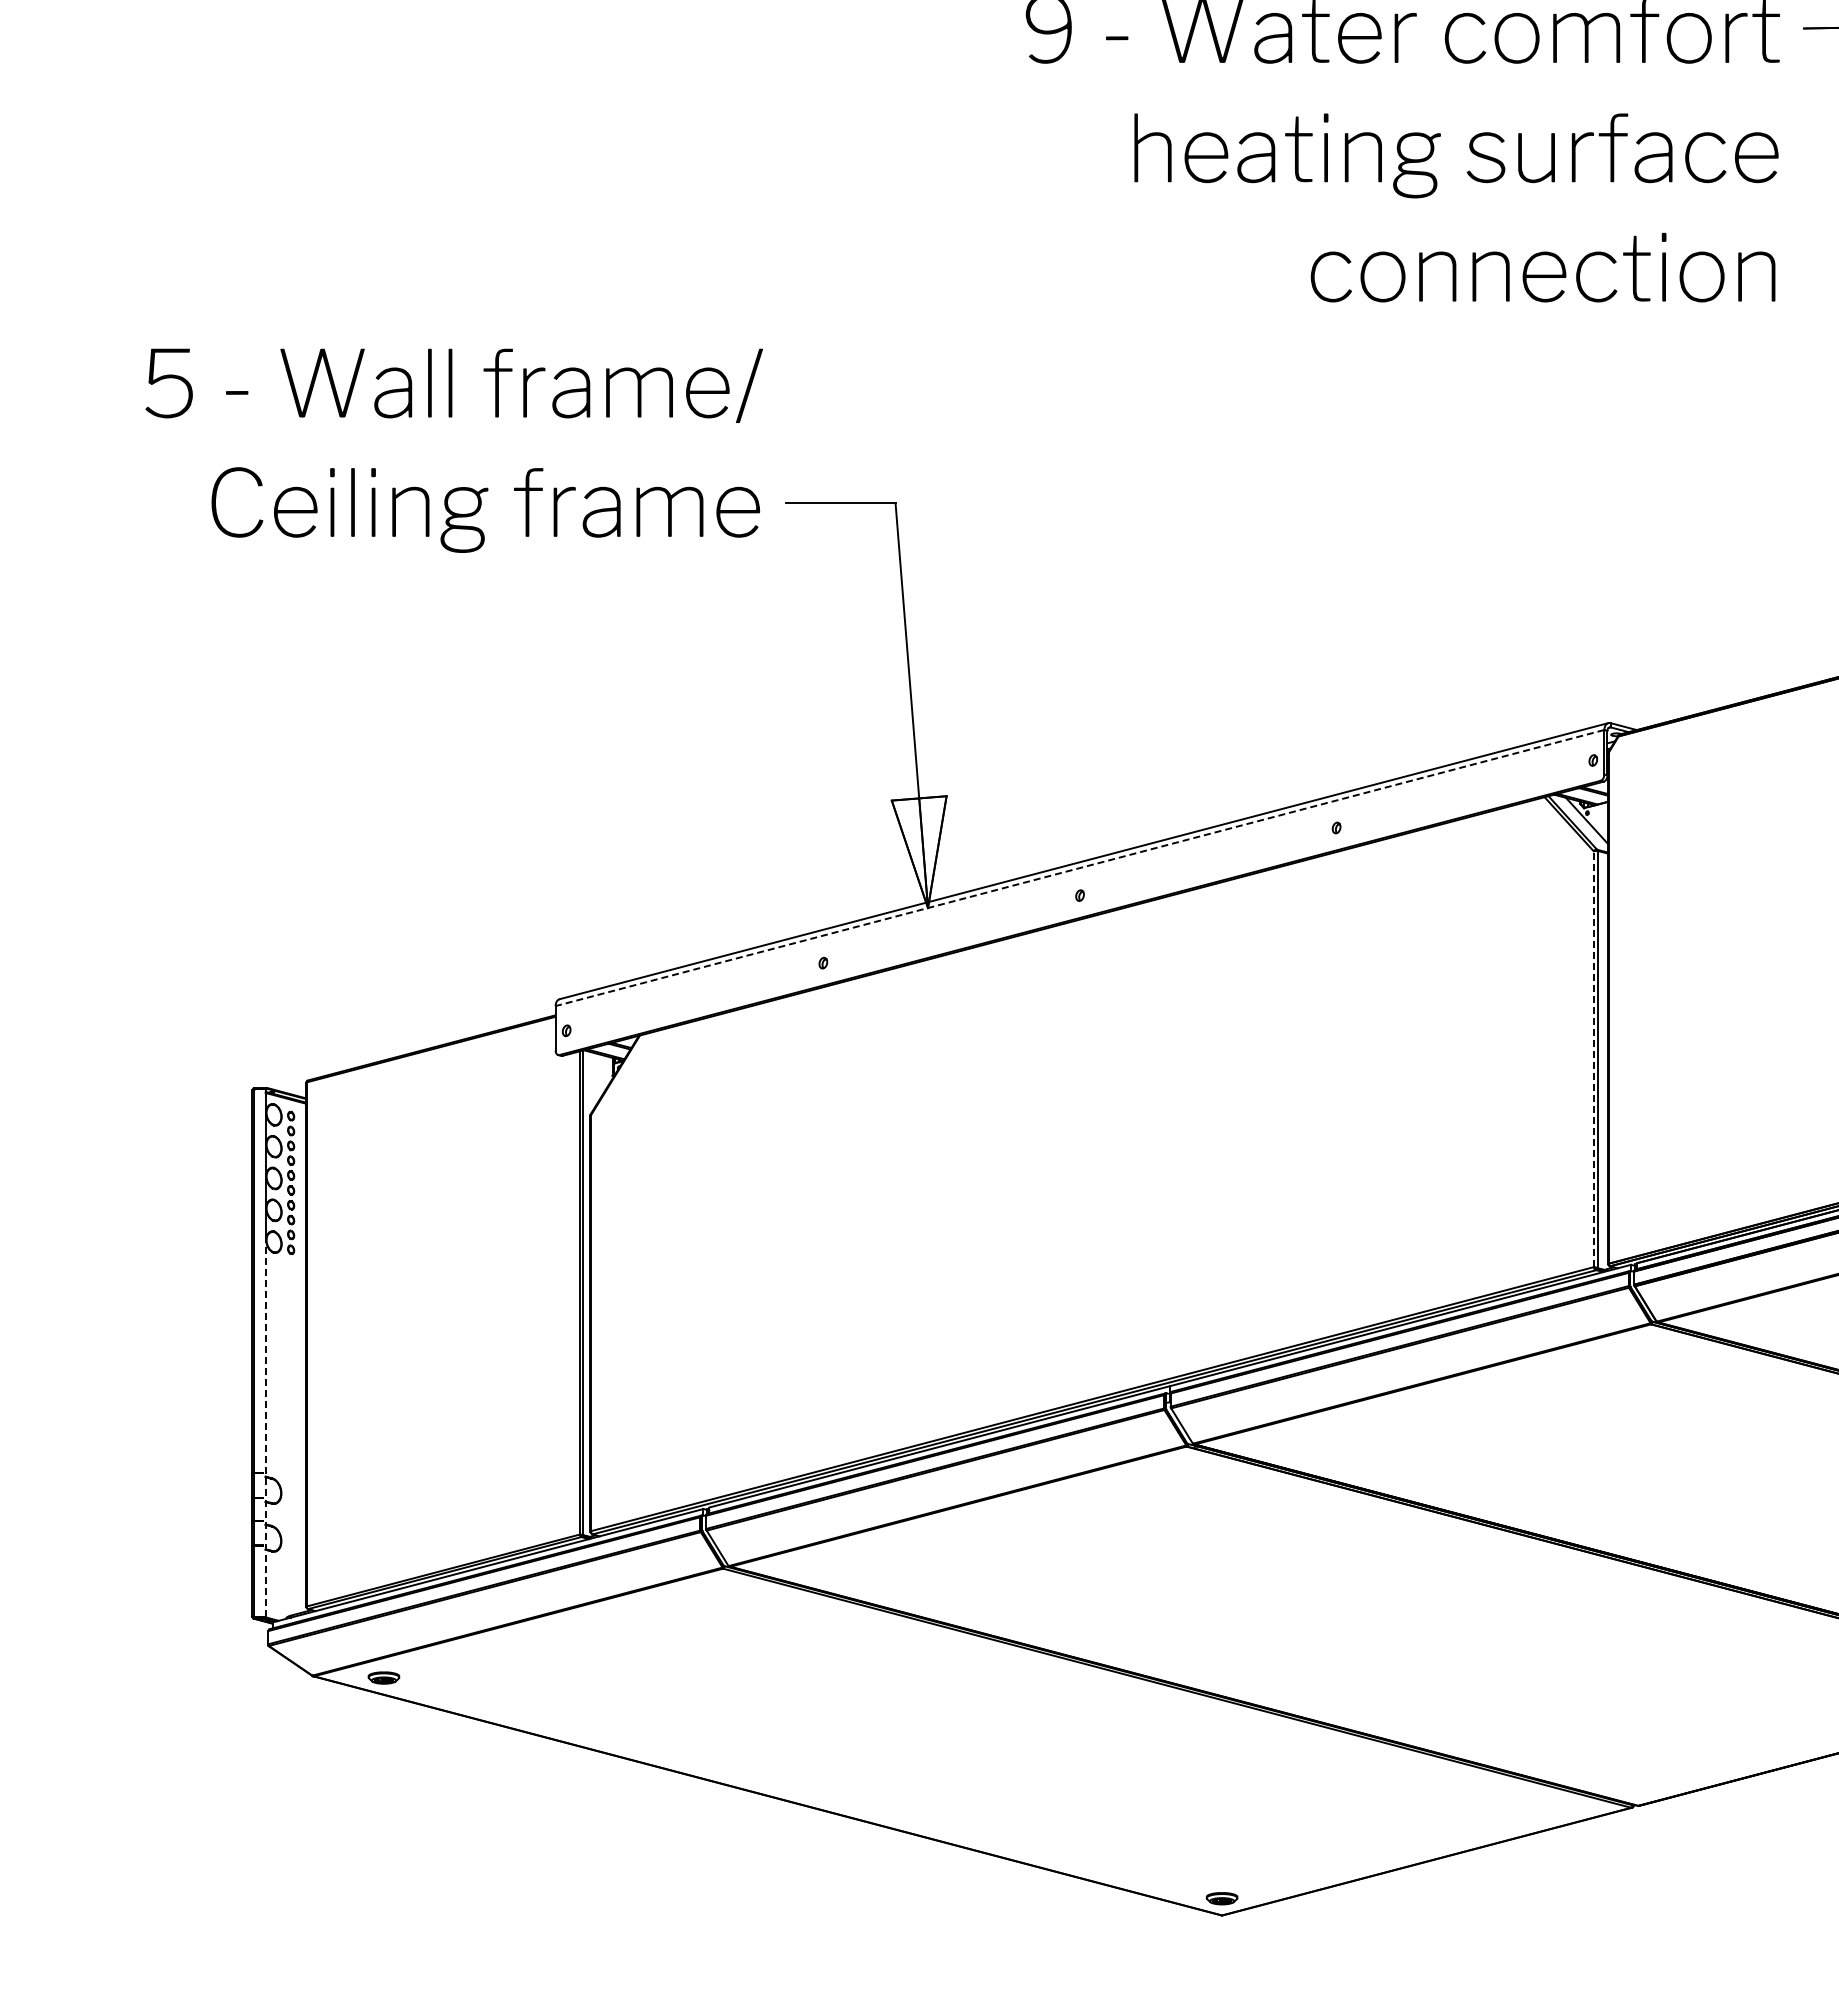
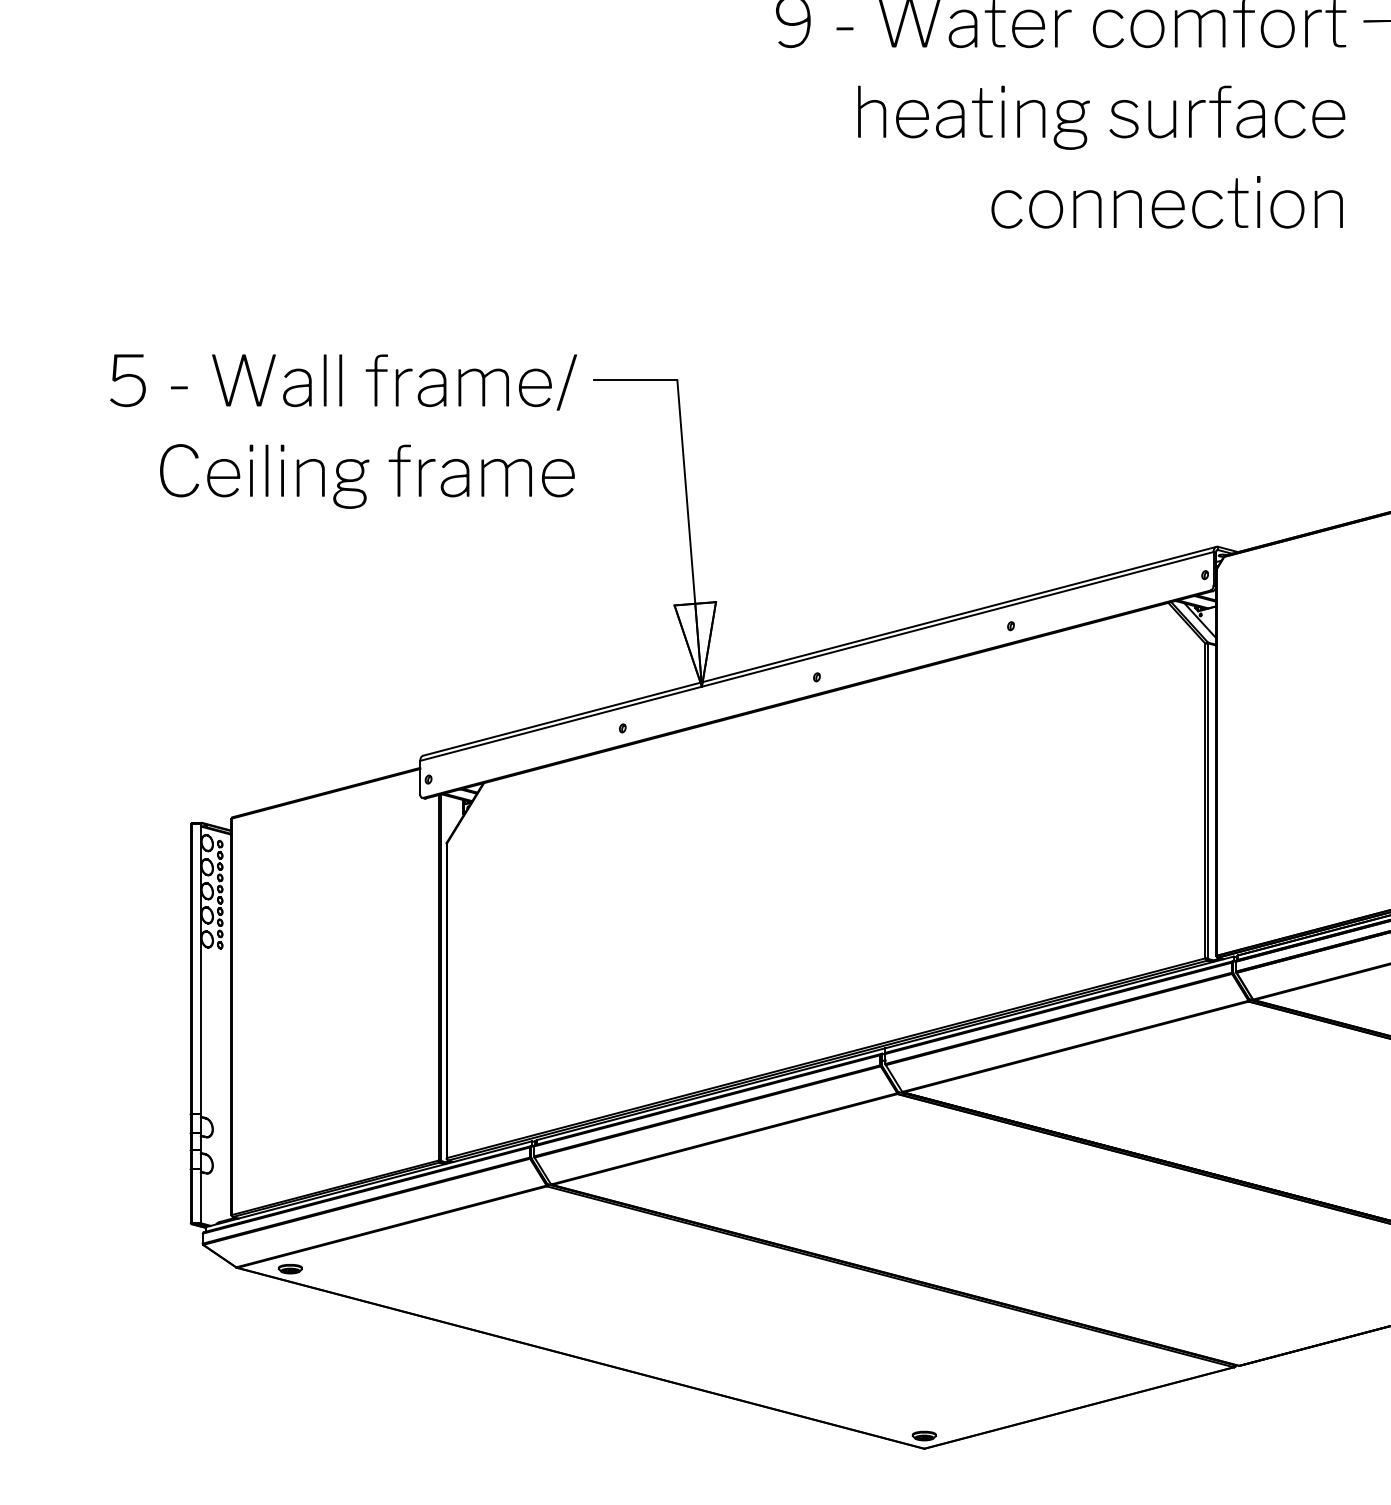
text: (453, 450) -> (343, 431), moved
line: (1079, 868) -> (816, 656), dashed -> solid
line: (1593, 1059) -> (1205, 801), dashed -> solid
line: (265, 1426) -> (200, 1078), dashed -> solid

